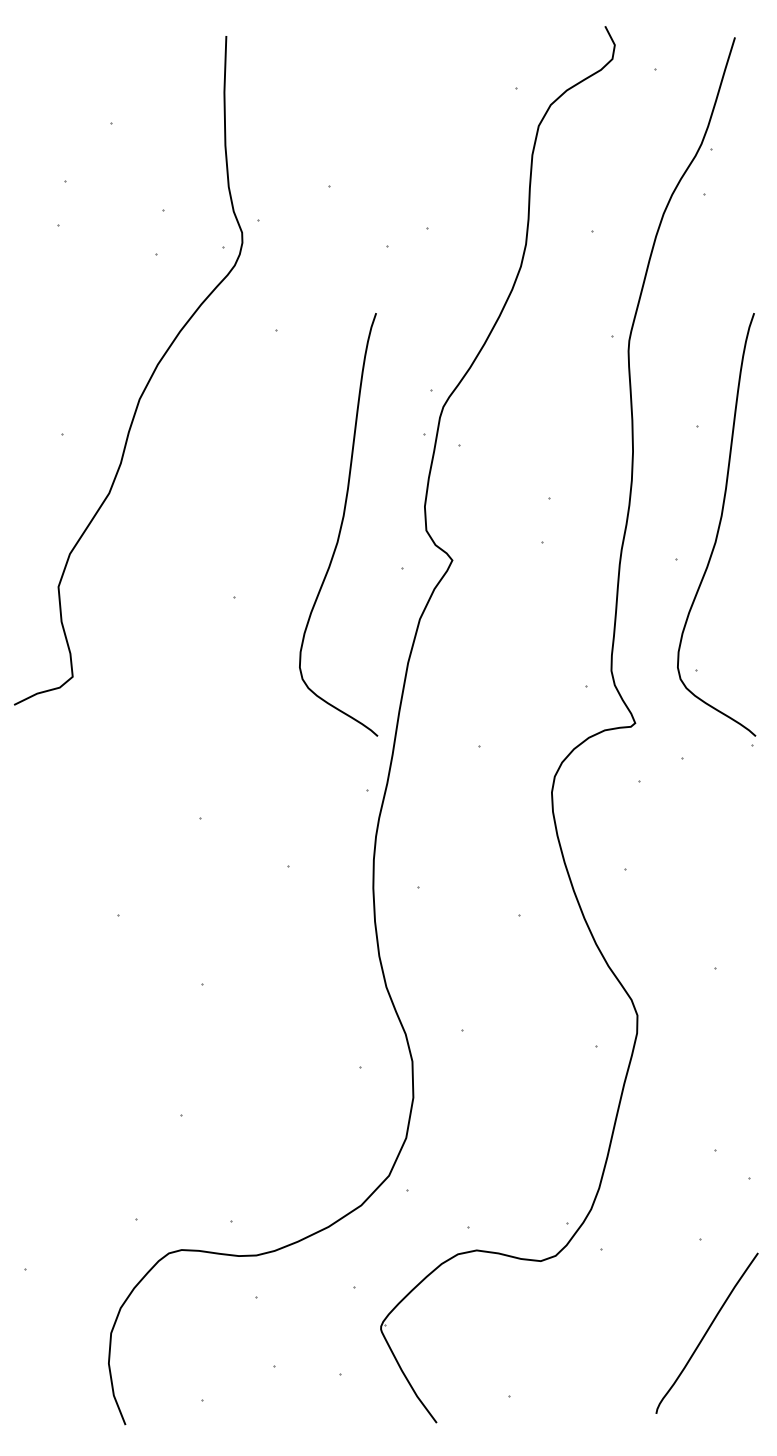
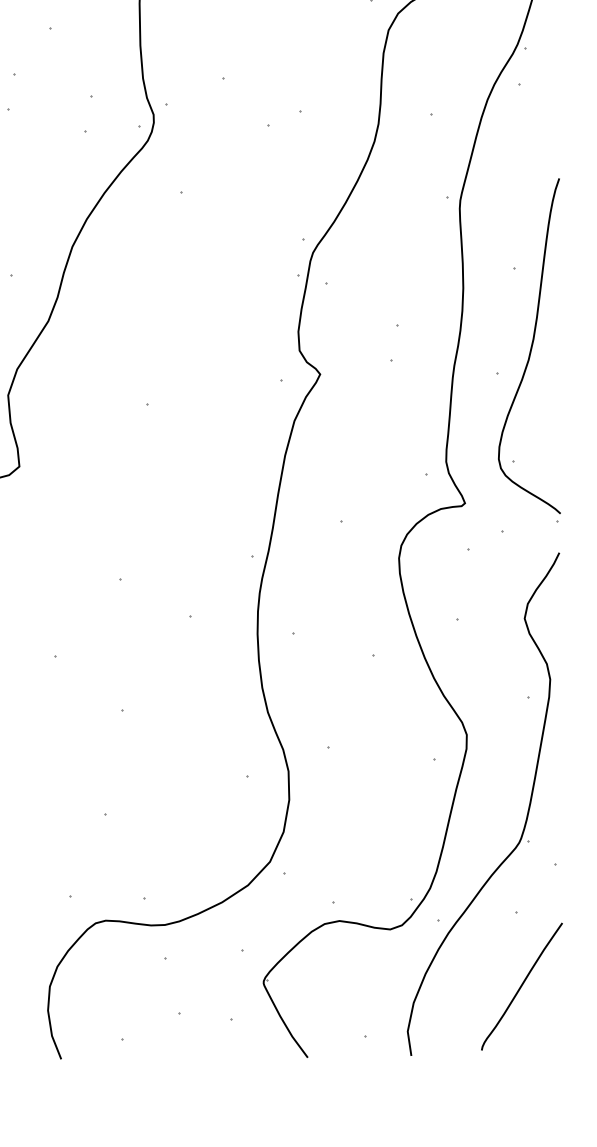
curve: (340, 524) -> (231, 345), removed
curve: (713, 1115) -> (527, 814), added

